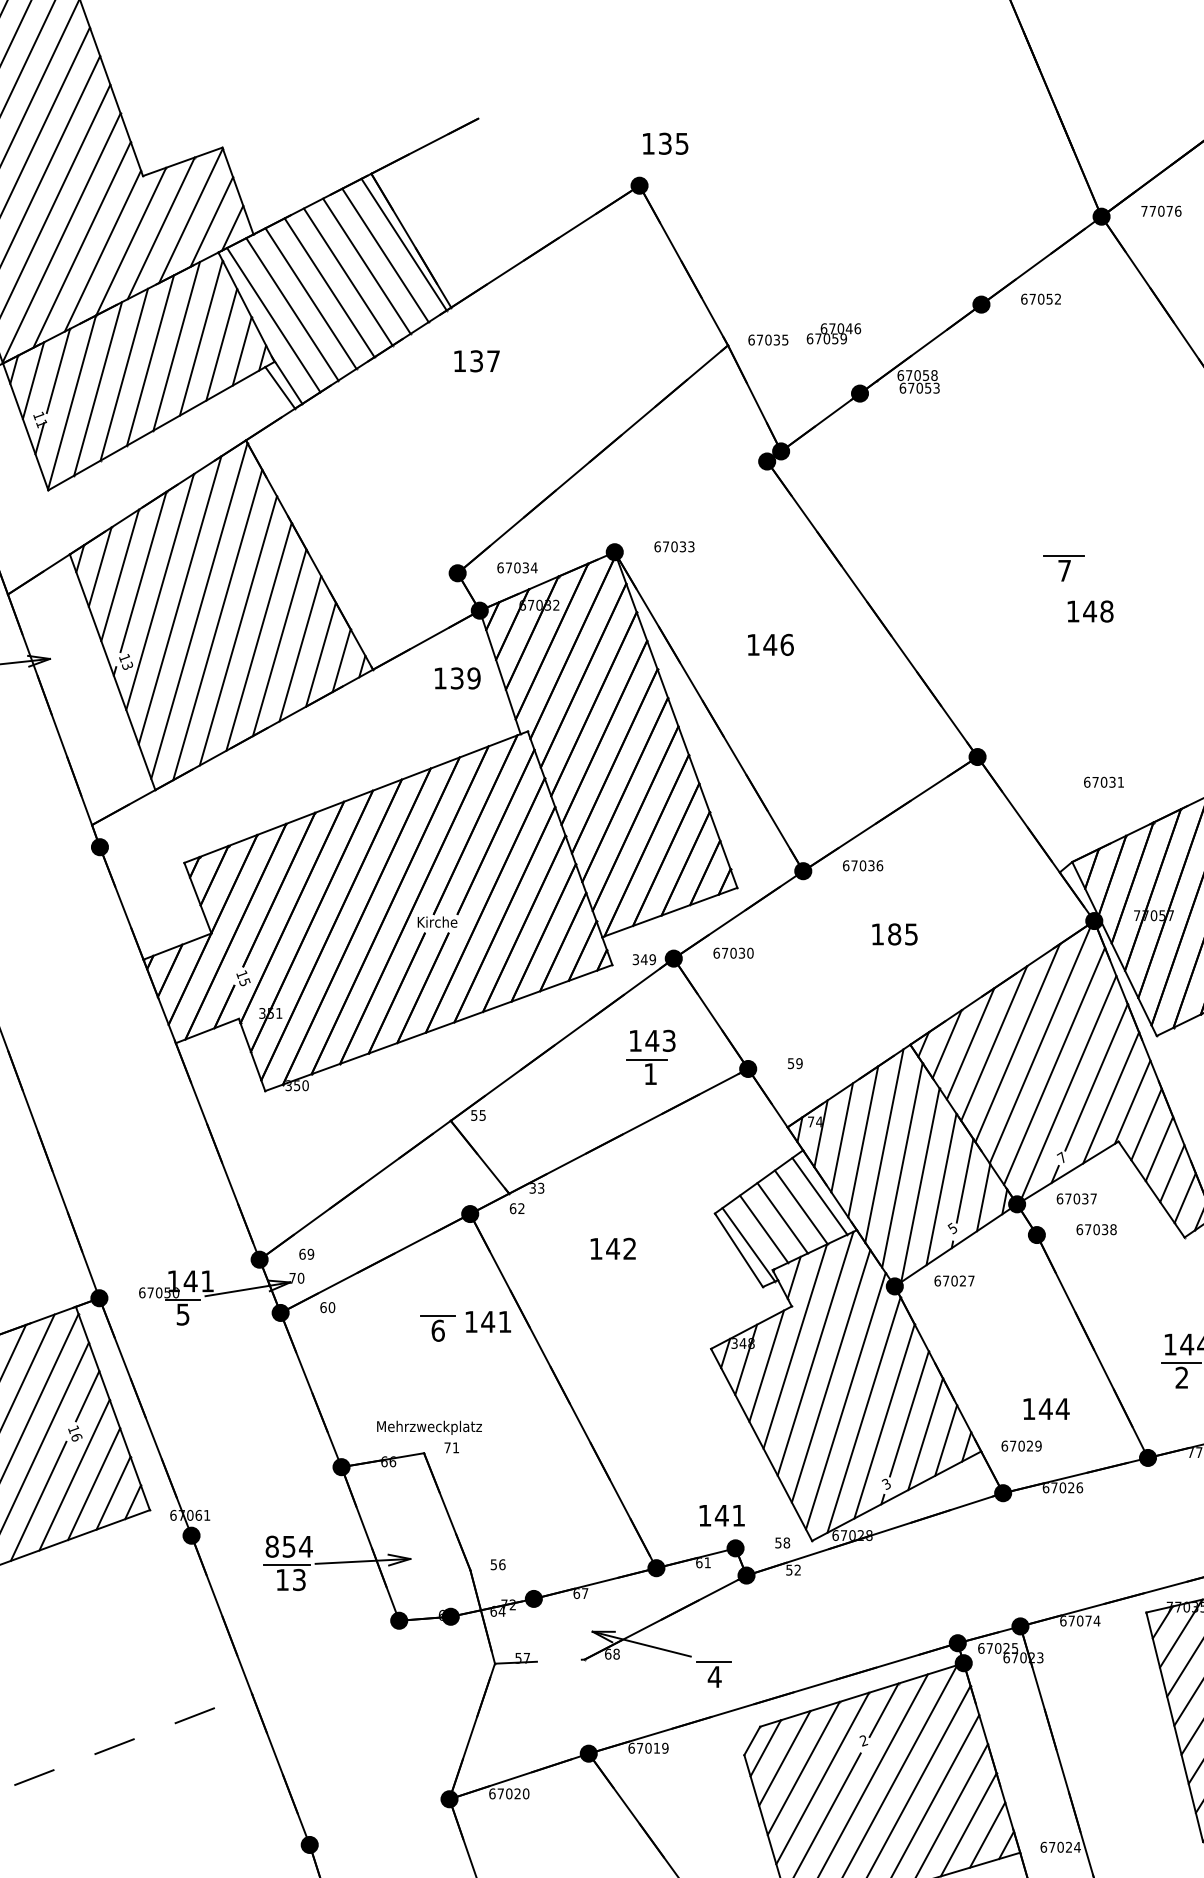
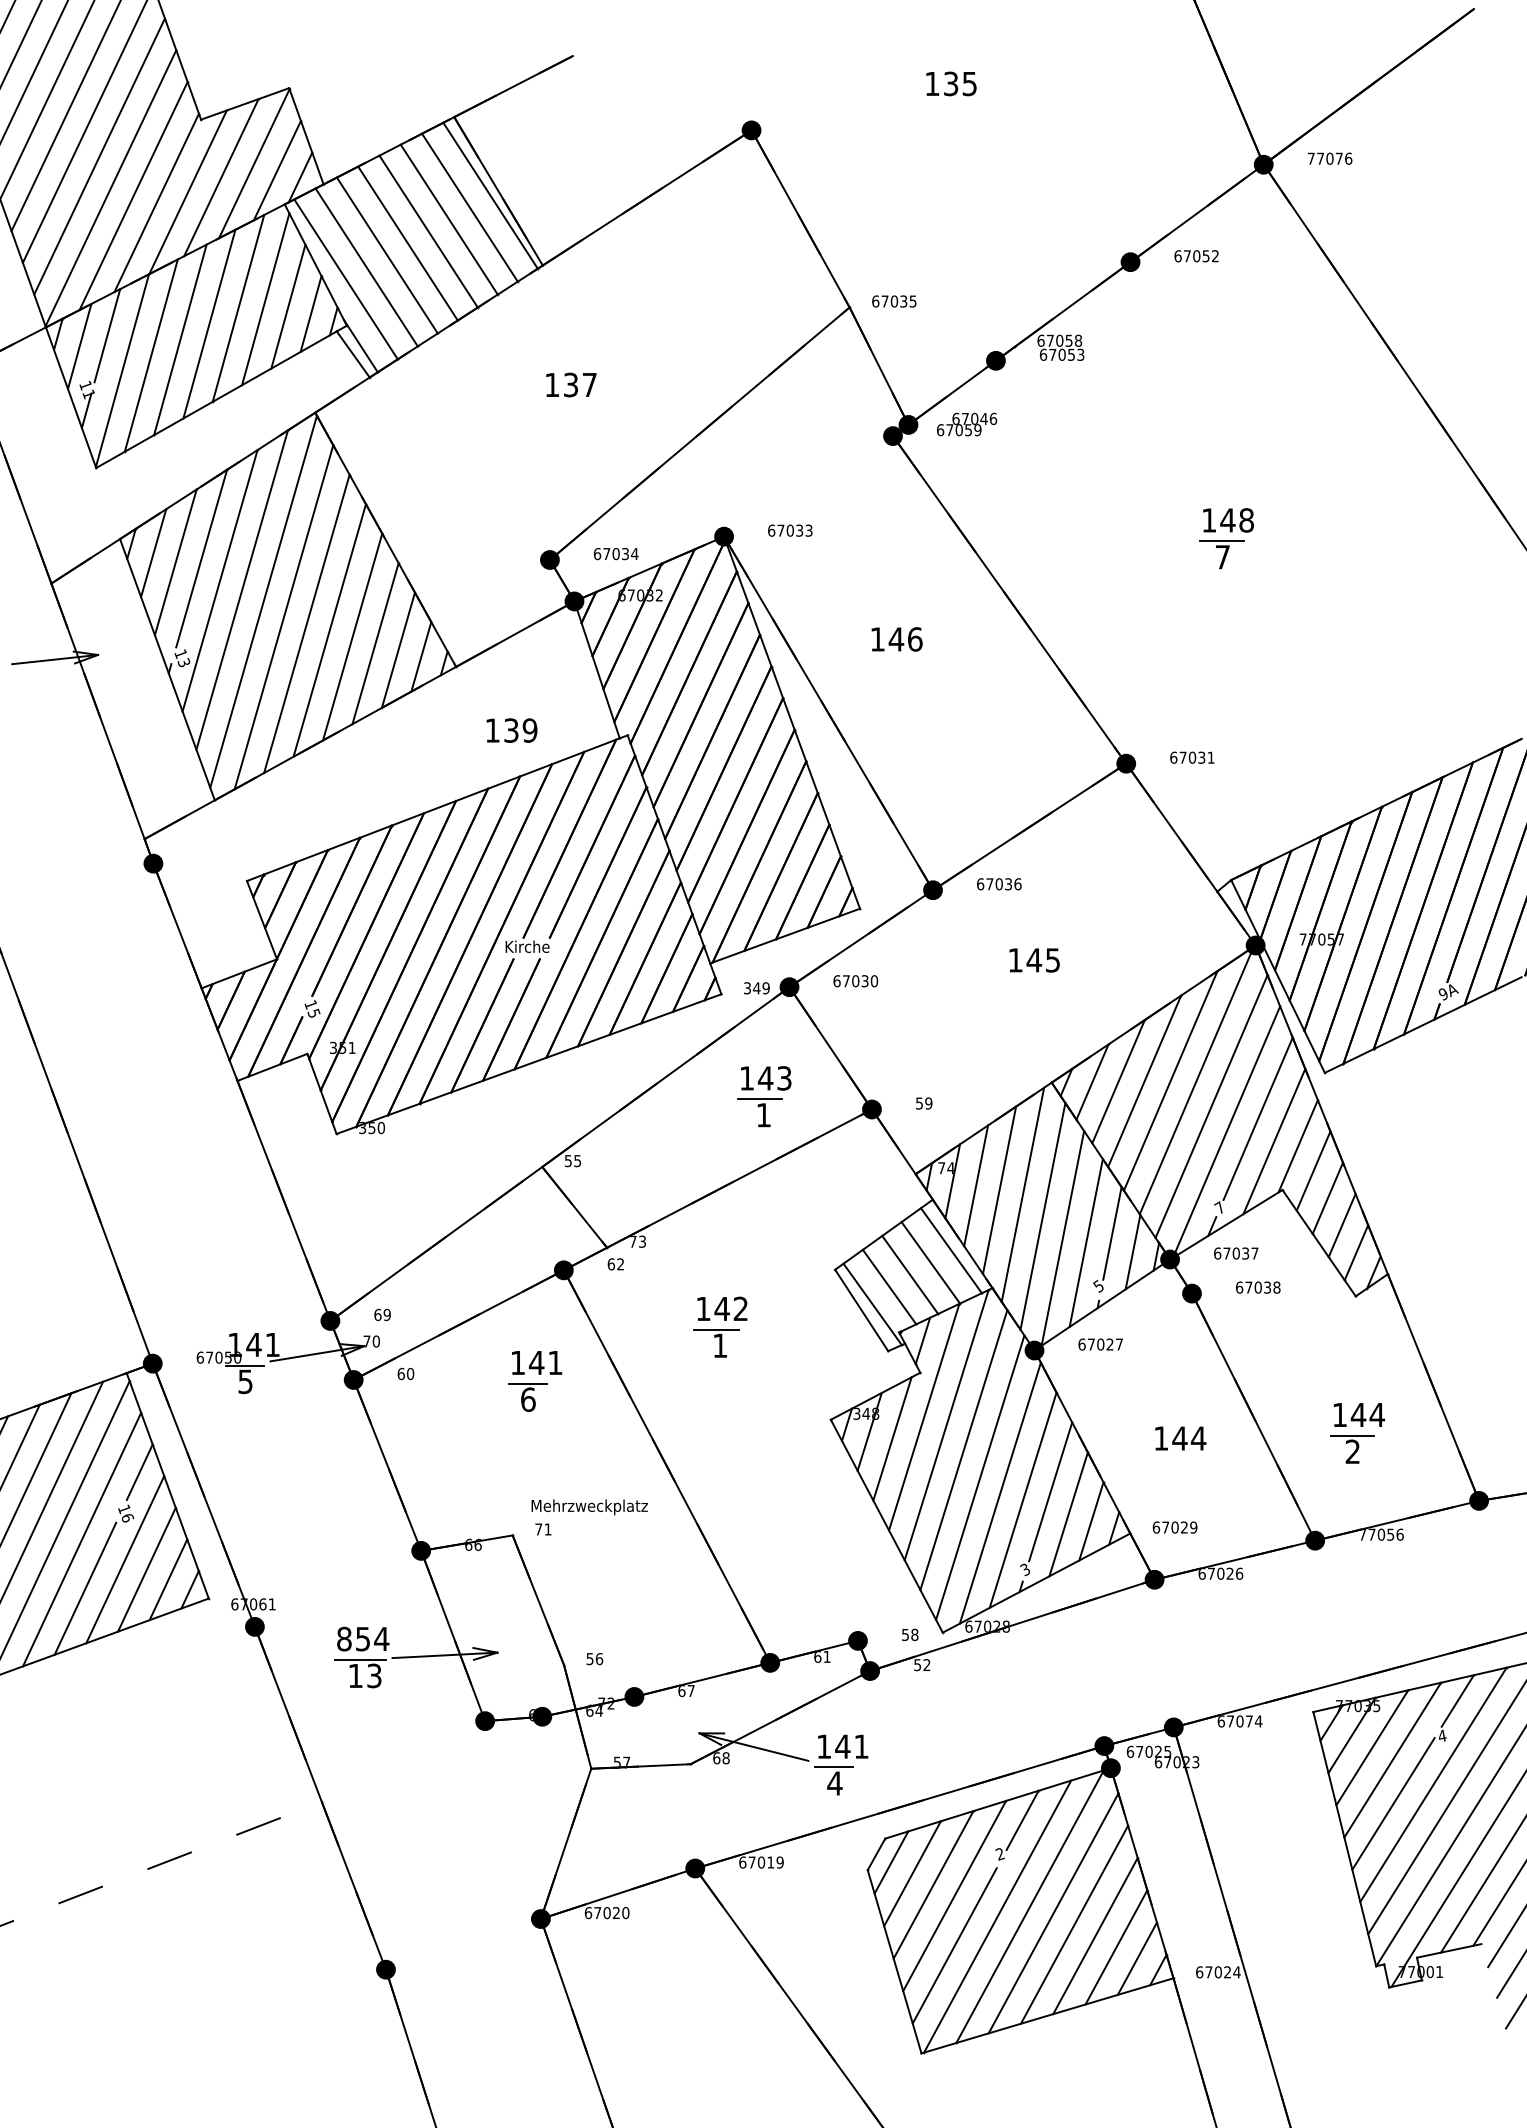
text: (665, 143) -> (951, 83), moved
text: (834, 333) -> (967, 424), moved
text: (477, 360) -> (571, 384), moved
text: (1090, 611) -> (1228, 520), moved
text: (457, 678) -> (511, 730), moved
text: (1104, 782) -> (1192, 757), moved
text: (893, 934) -> (1033, 960), 185 -> 145
text: (532, 1188) -> (632, 1241), 33 -> 73
part: (607, 1280) -> (716, 1343), added
text: (488, 1321) -> (537, 1362), moved
text: (1046, 1409) -> (1180, 1438), moved
text: (429, 1428) -> (589, 1507), moved
text: (722, 1515) -> (843, 1746), moved
line: (539, 1661) -> (640, 1766), added

